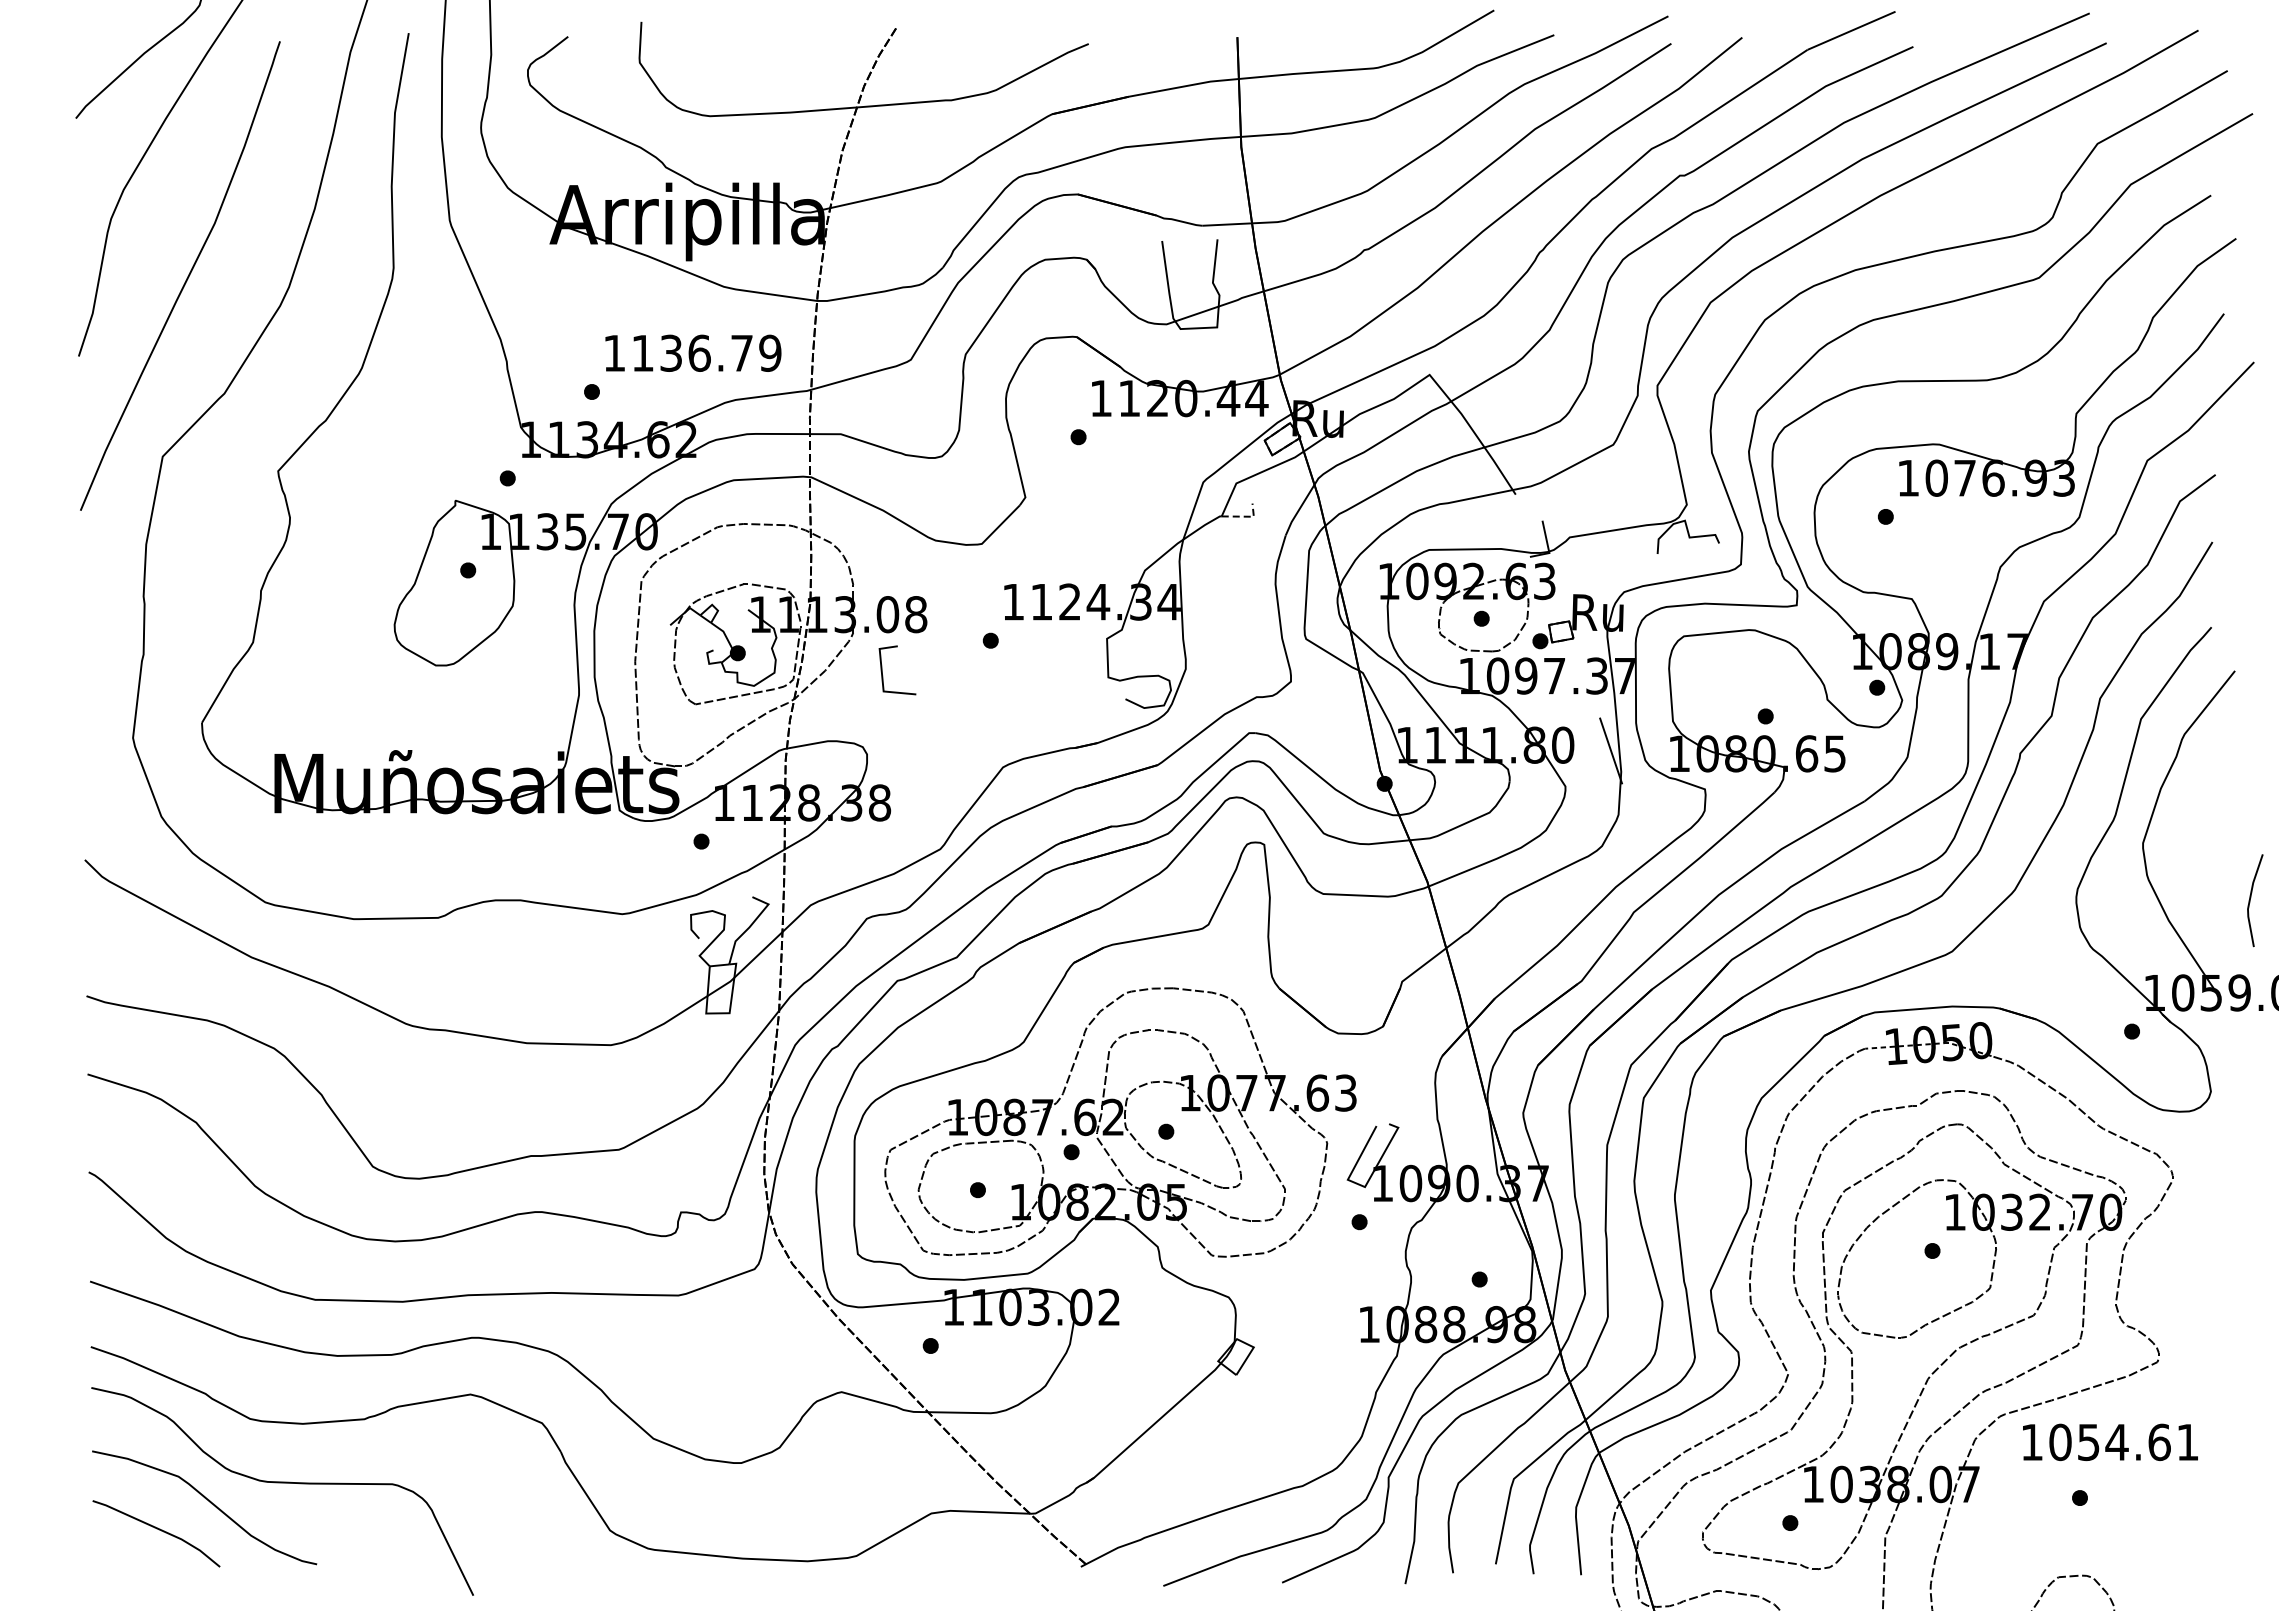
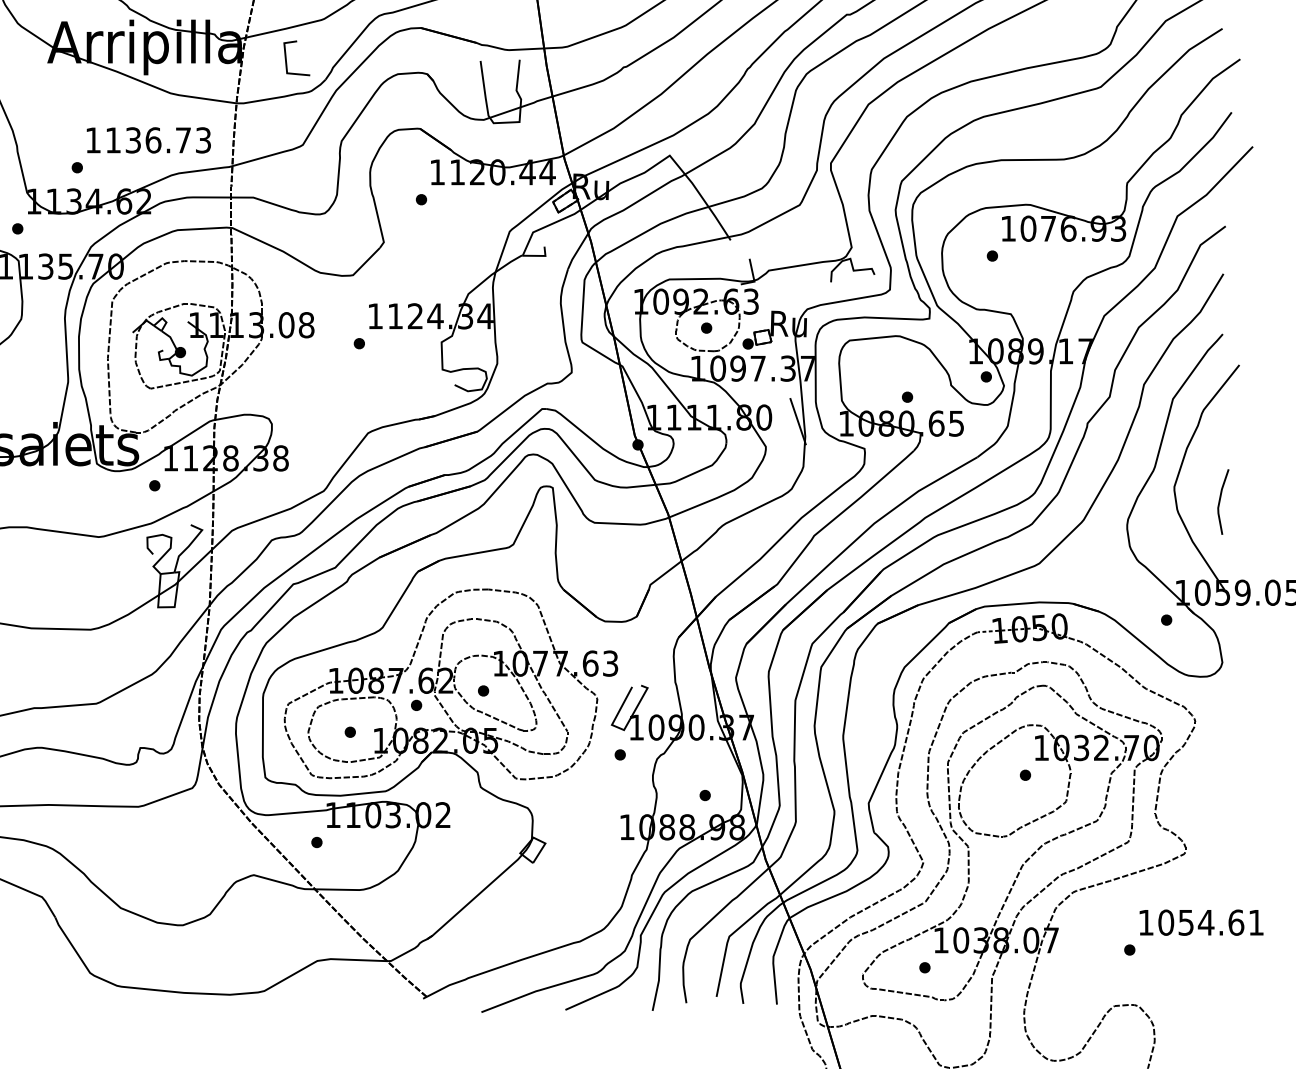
text: (770, 352) -> (203, 139), 1136.79 -> 1136.73
line: (1245, 516) -> (539, 255), dashed -> solid
line: (883, 675) -> (287, 62), moved
line: (2251, 897) -> (1220, 499), moved
text: (2110, 1442) -> (1201, 922), moved

